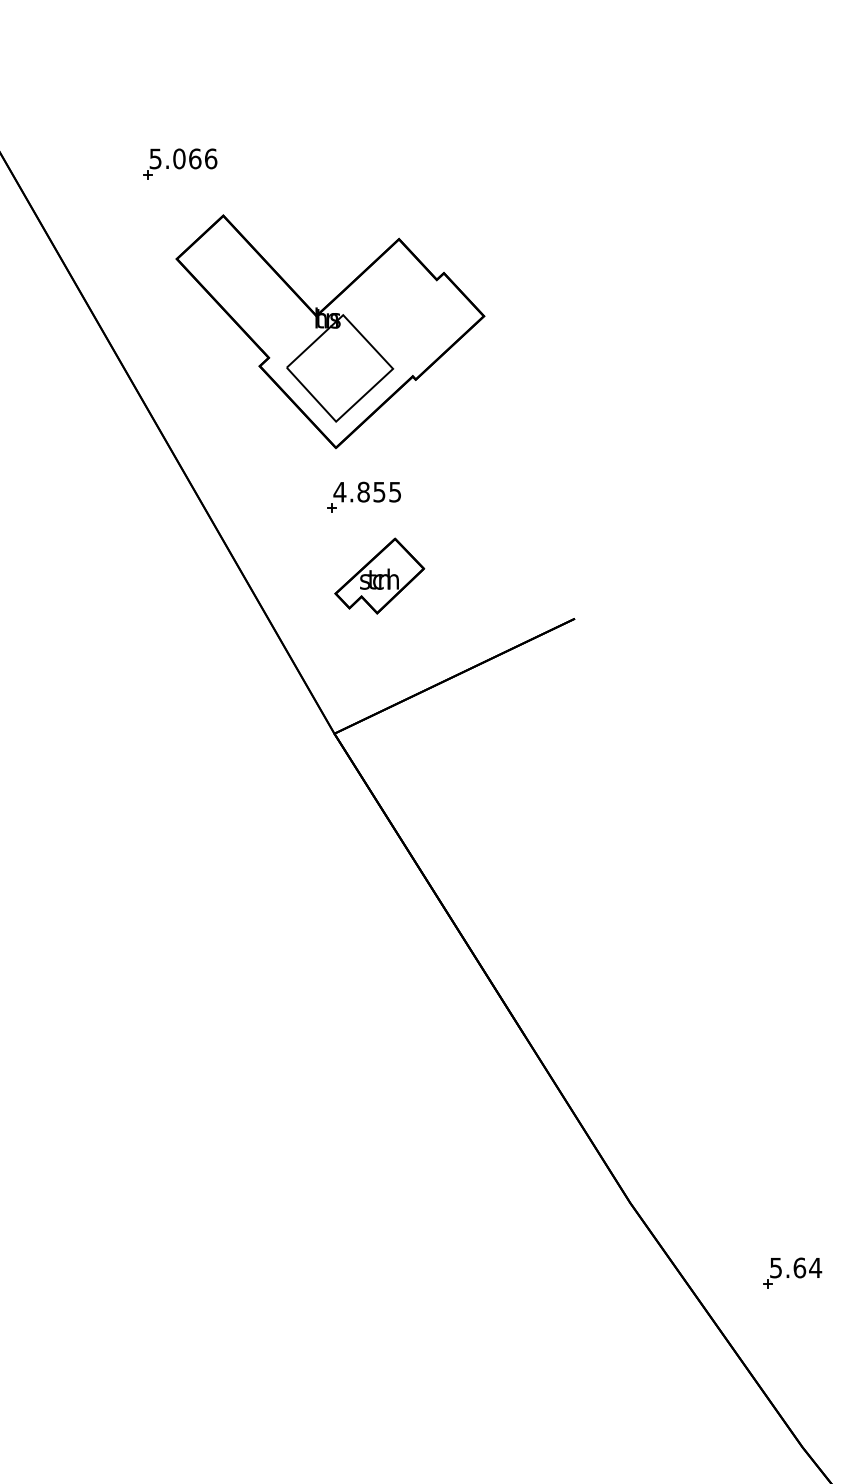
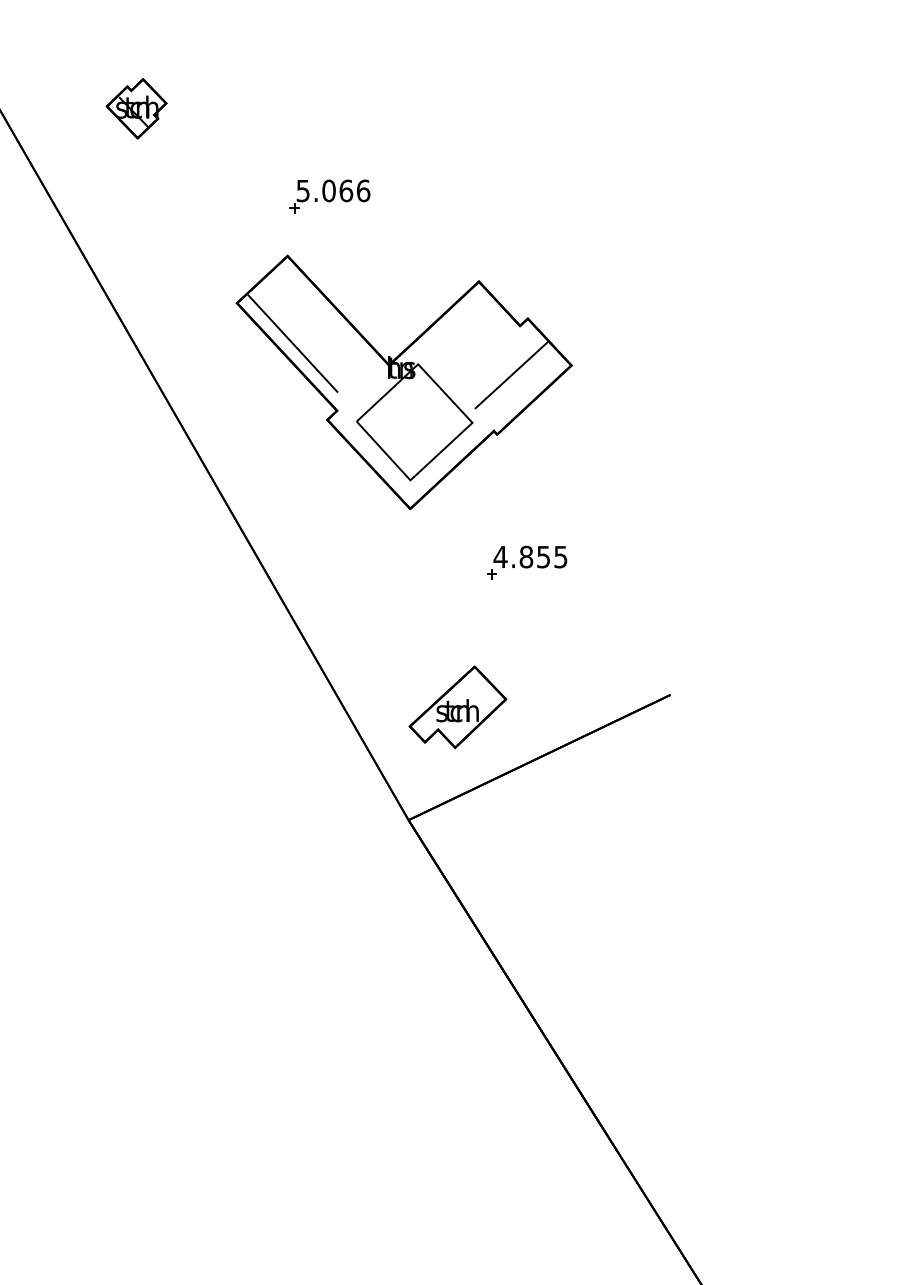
part: (84, 80) -> (136, 108), added
part: (180, 163) -> (330, 195), moved
line: (228, 295) -> (293, 342), added
line: (429, 324) -> (512, 374), added
part: (363, 496) -> (526, 561), moved
part: (379, 575) -> (457, 706), moved

